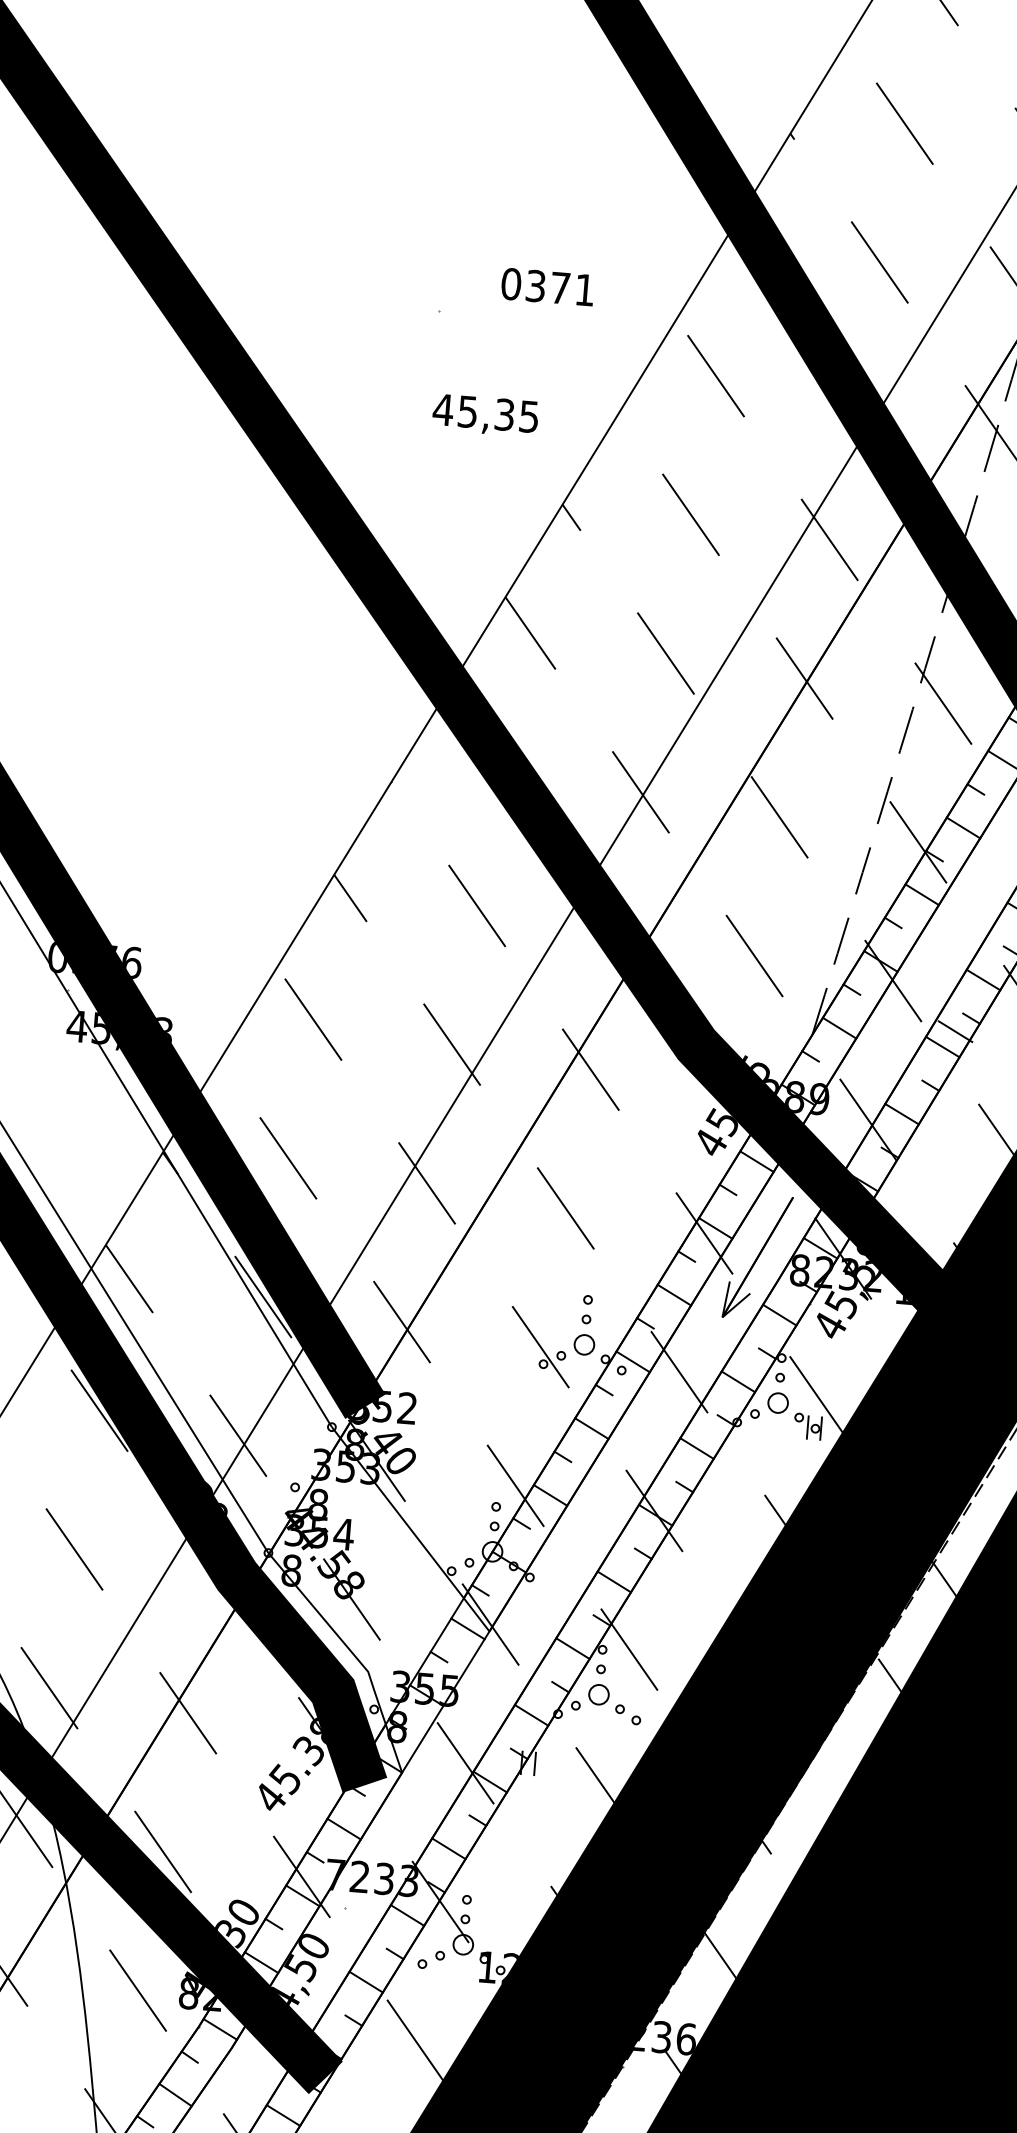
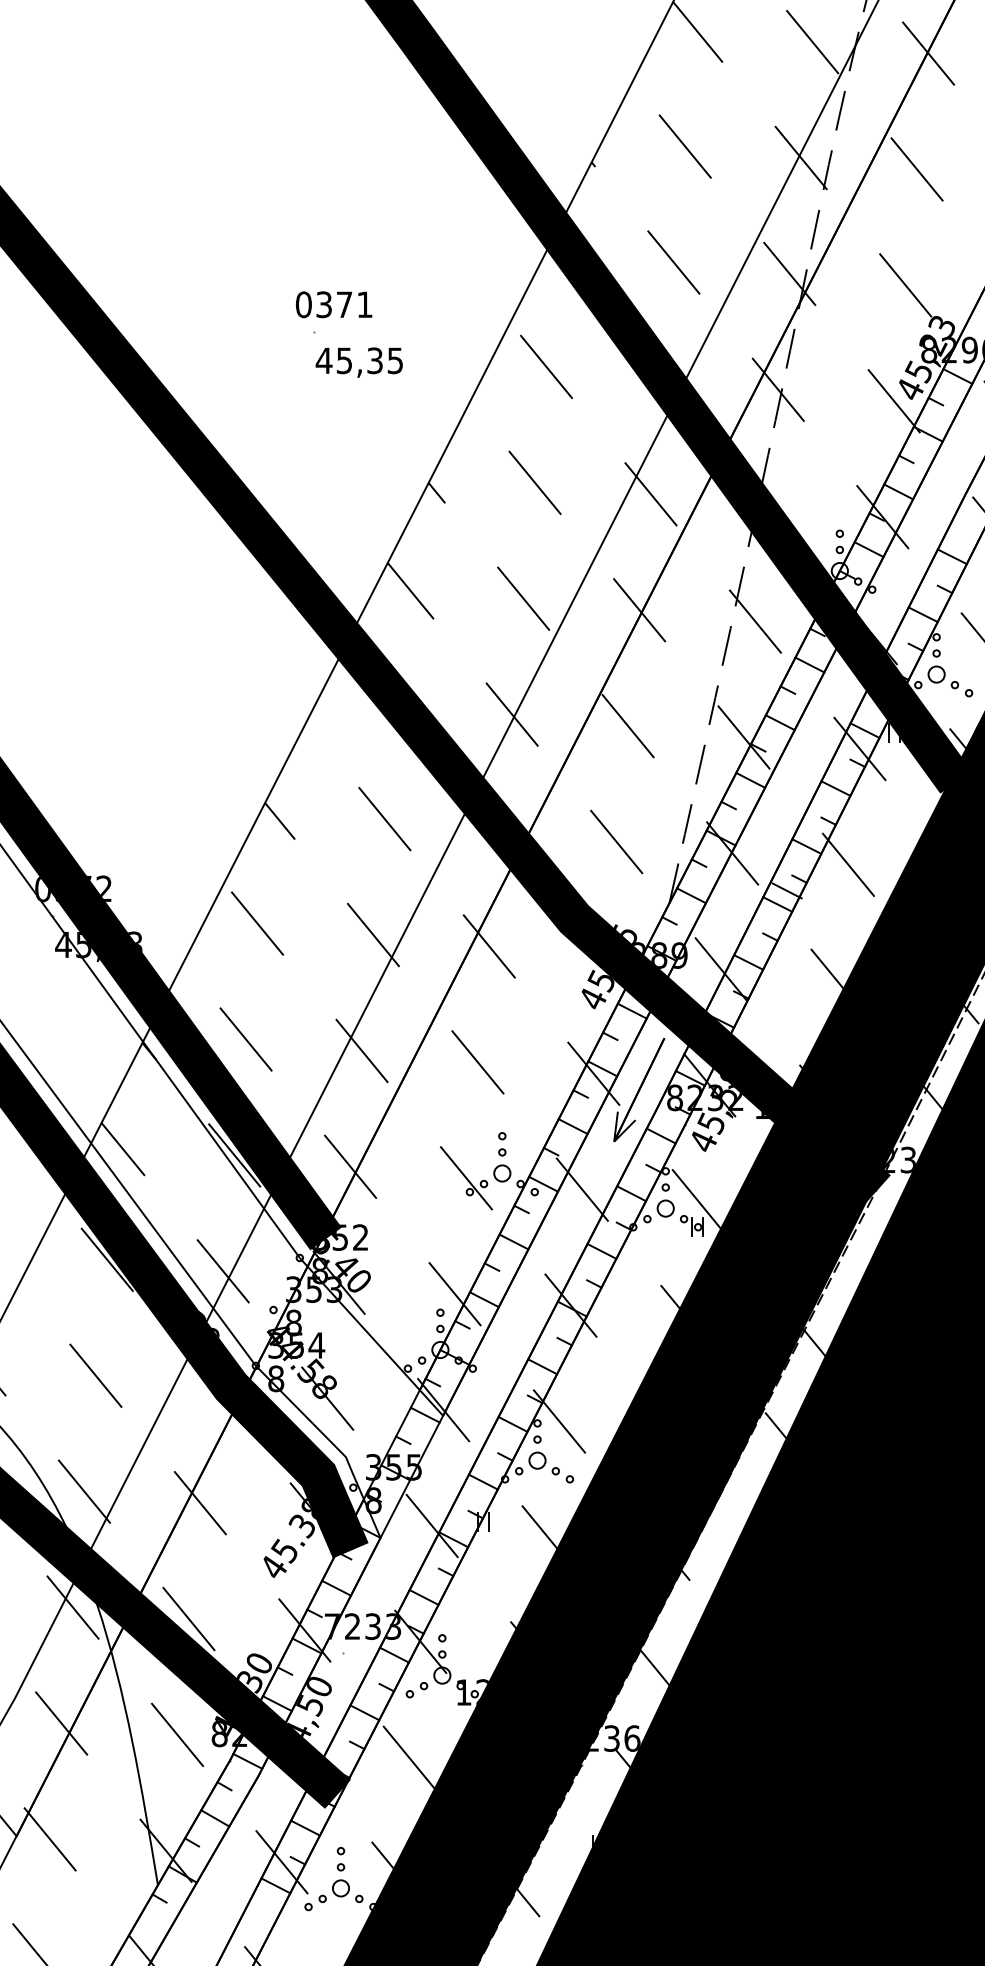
text: (547, 286) -> (333, 304), moved
text: (484, 415) -> (358, 362), moved
text: (132, 962) -> (104, 888), 376 -> 372

